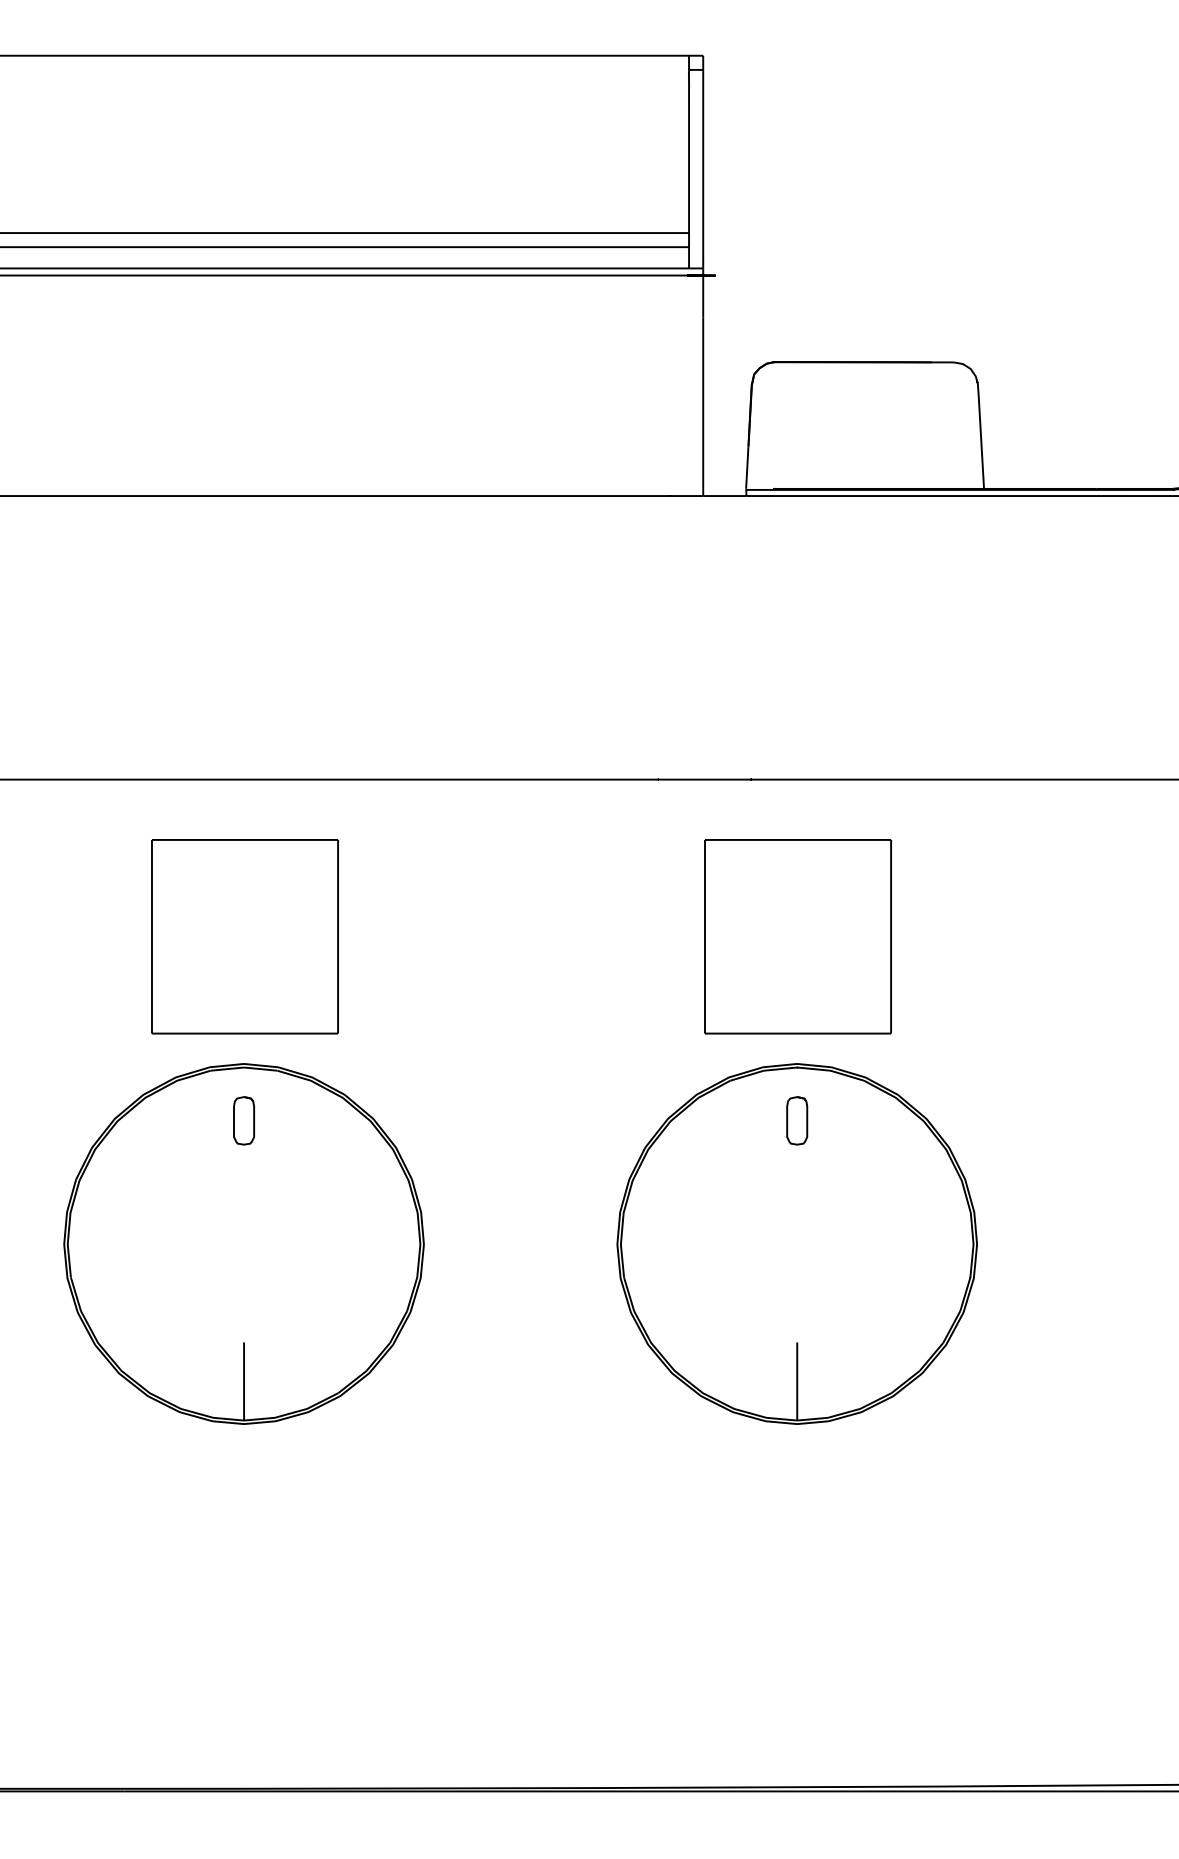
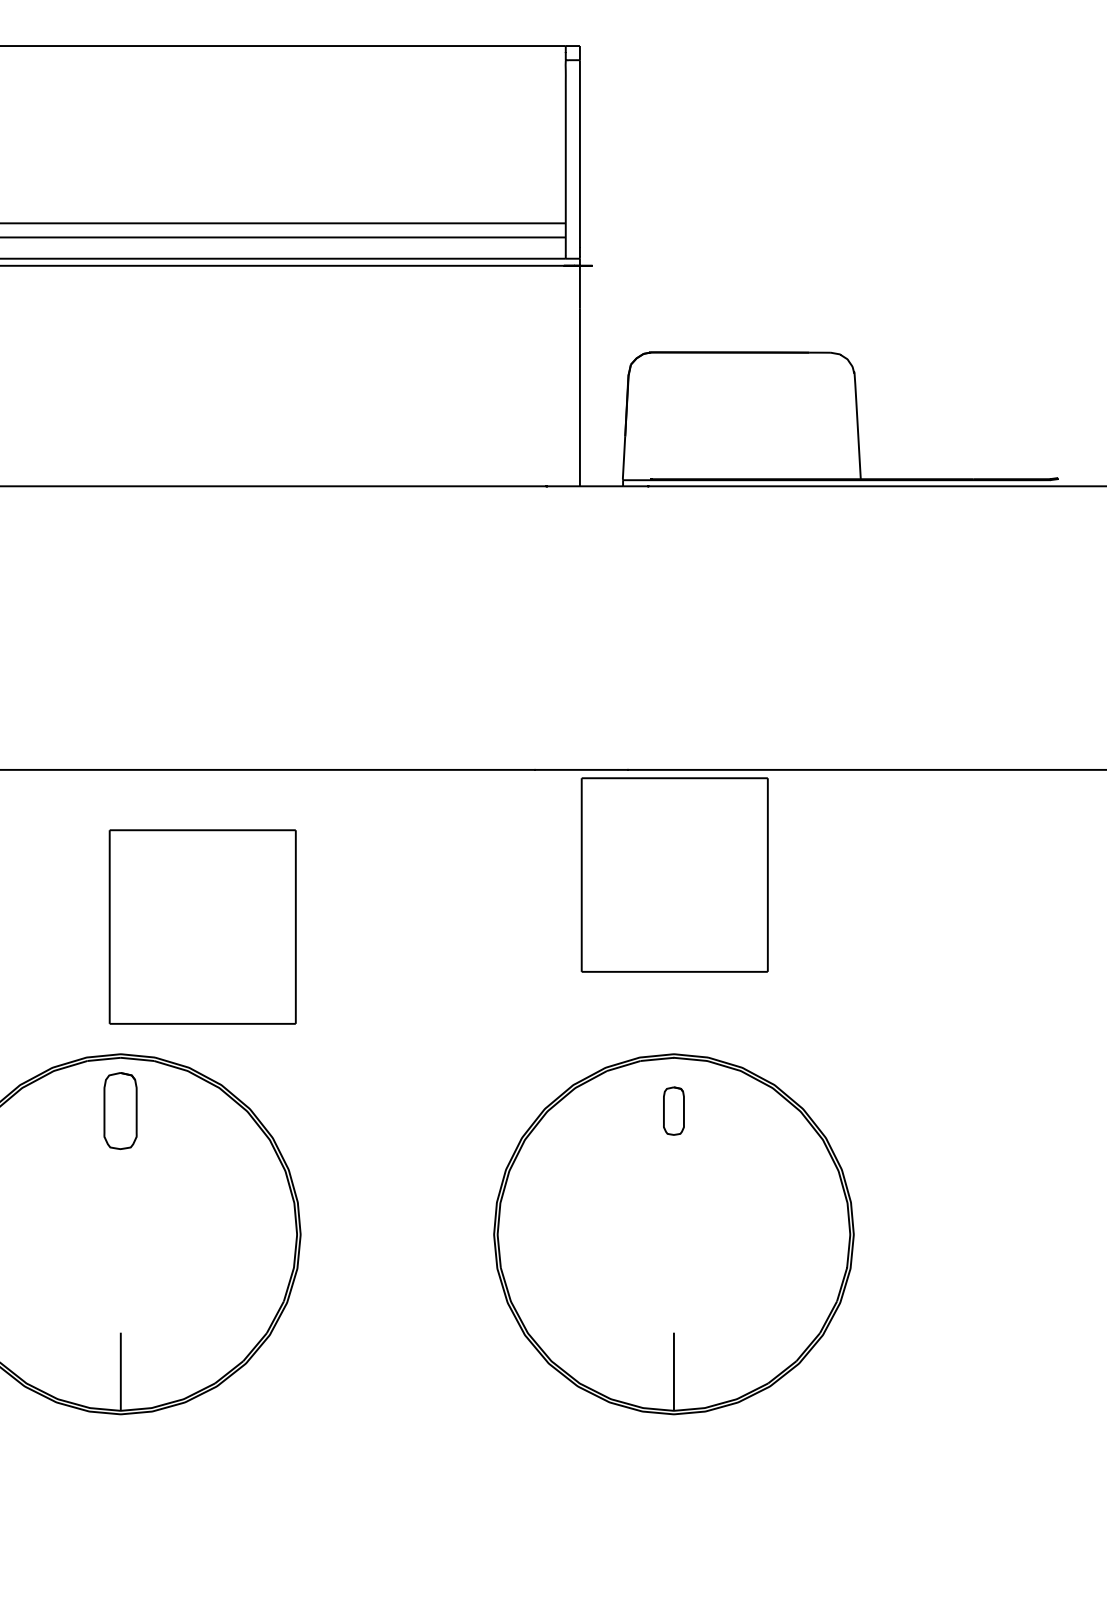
part: (244, 936) -> (202, 926), moved
part: (797, 936) -> (674, 874), moved
part: (244, 1120) -> (121, 1110), size x1.6

